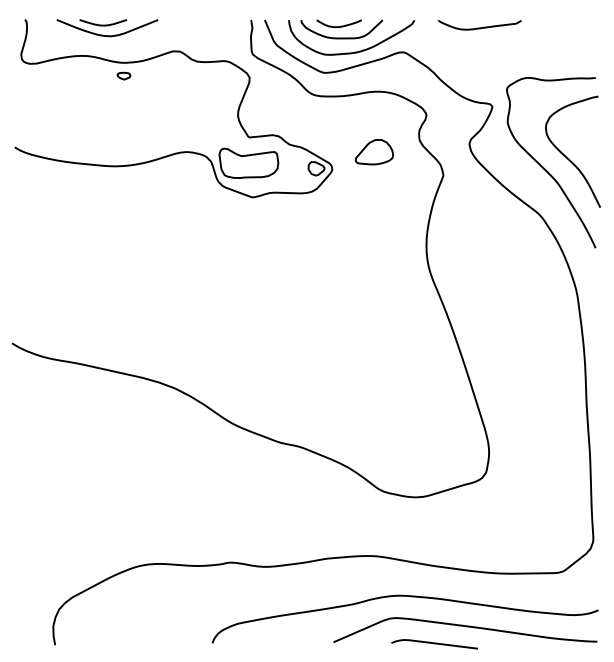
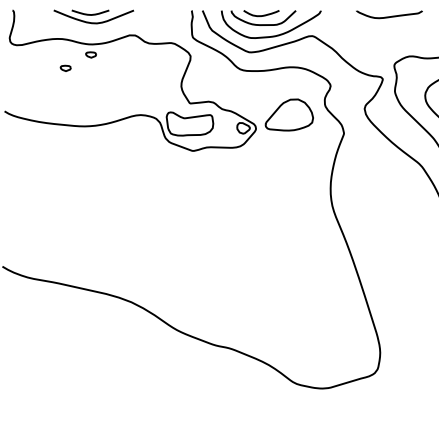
curve: (479, 27) -> (389, 16), moved
part: (107, 28) -> (93, 17), moved
part: (91, 92) -> (65, 67), added
part: (374, 152) -> (289, 115), size x1.6

